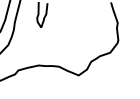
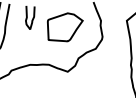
part: (79, 27) -> (65, 27), added

